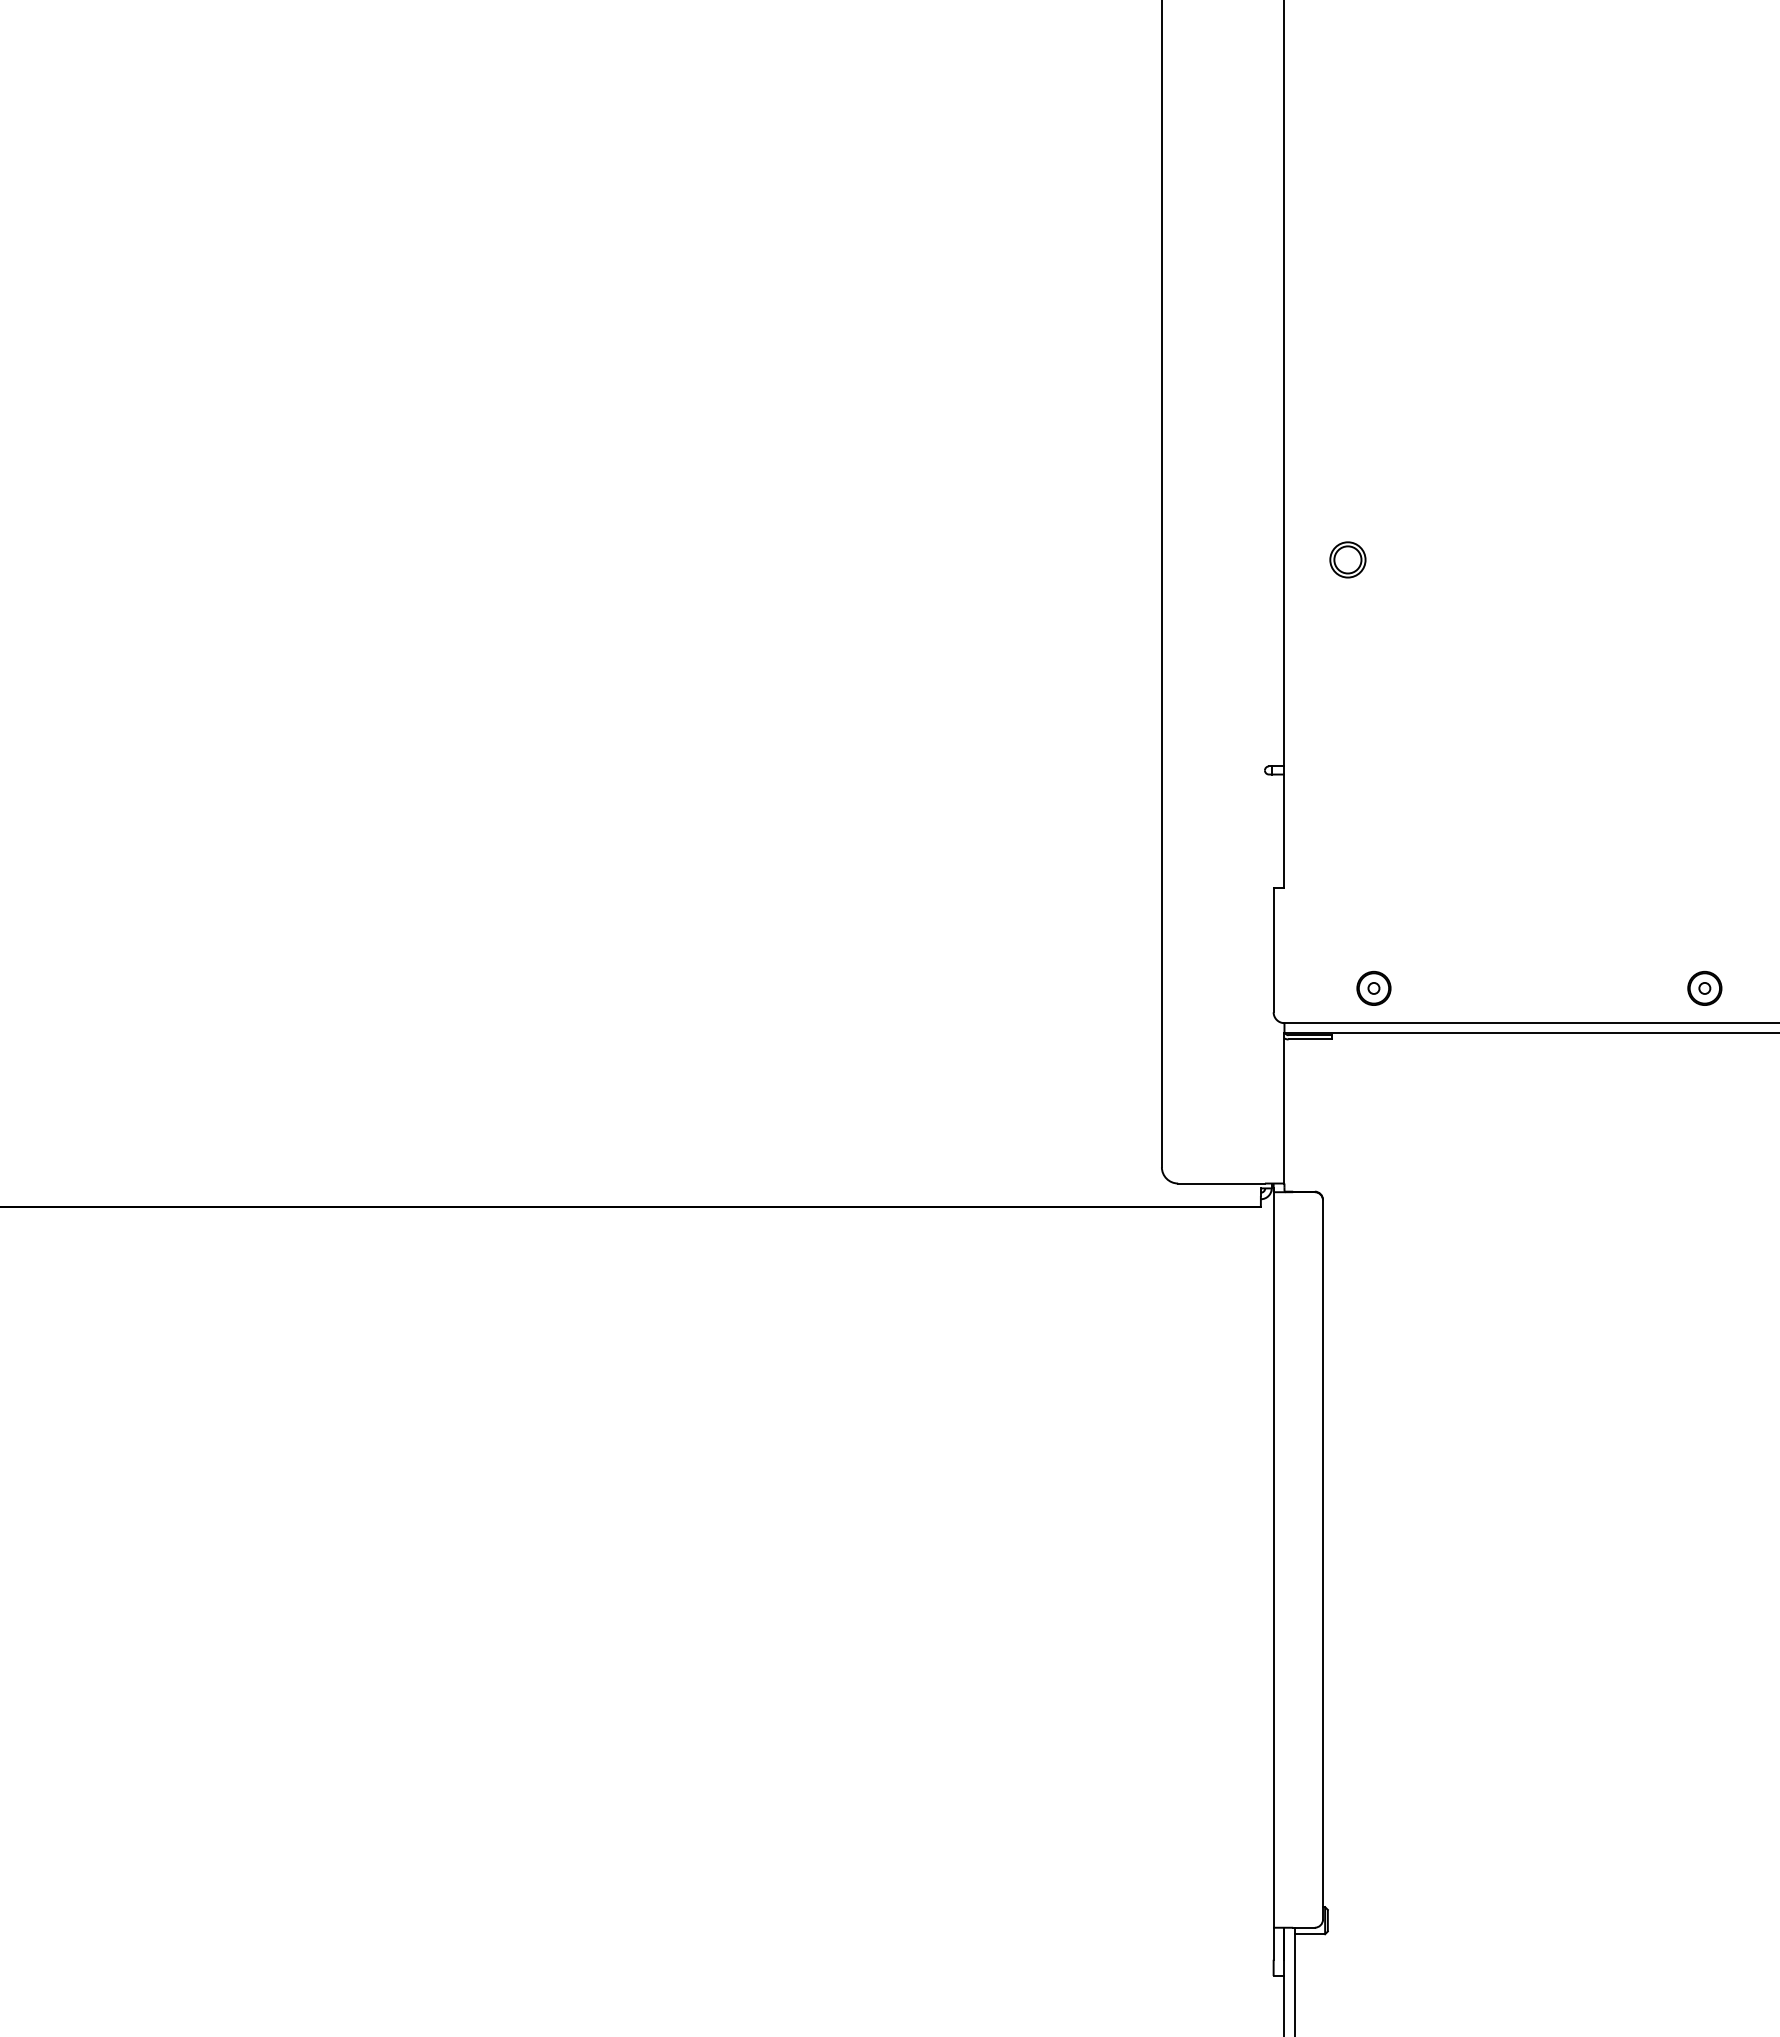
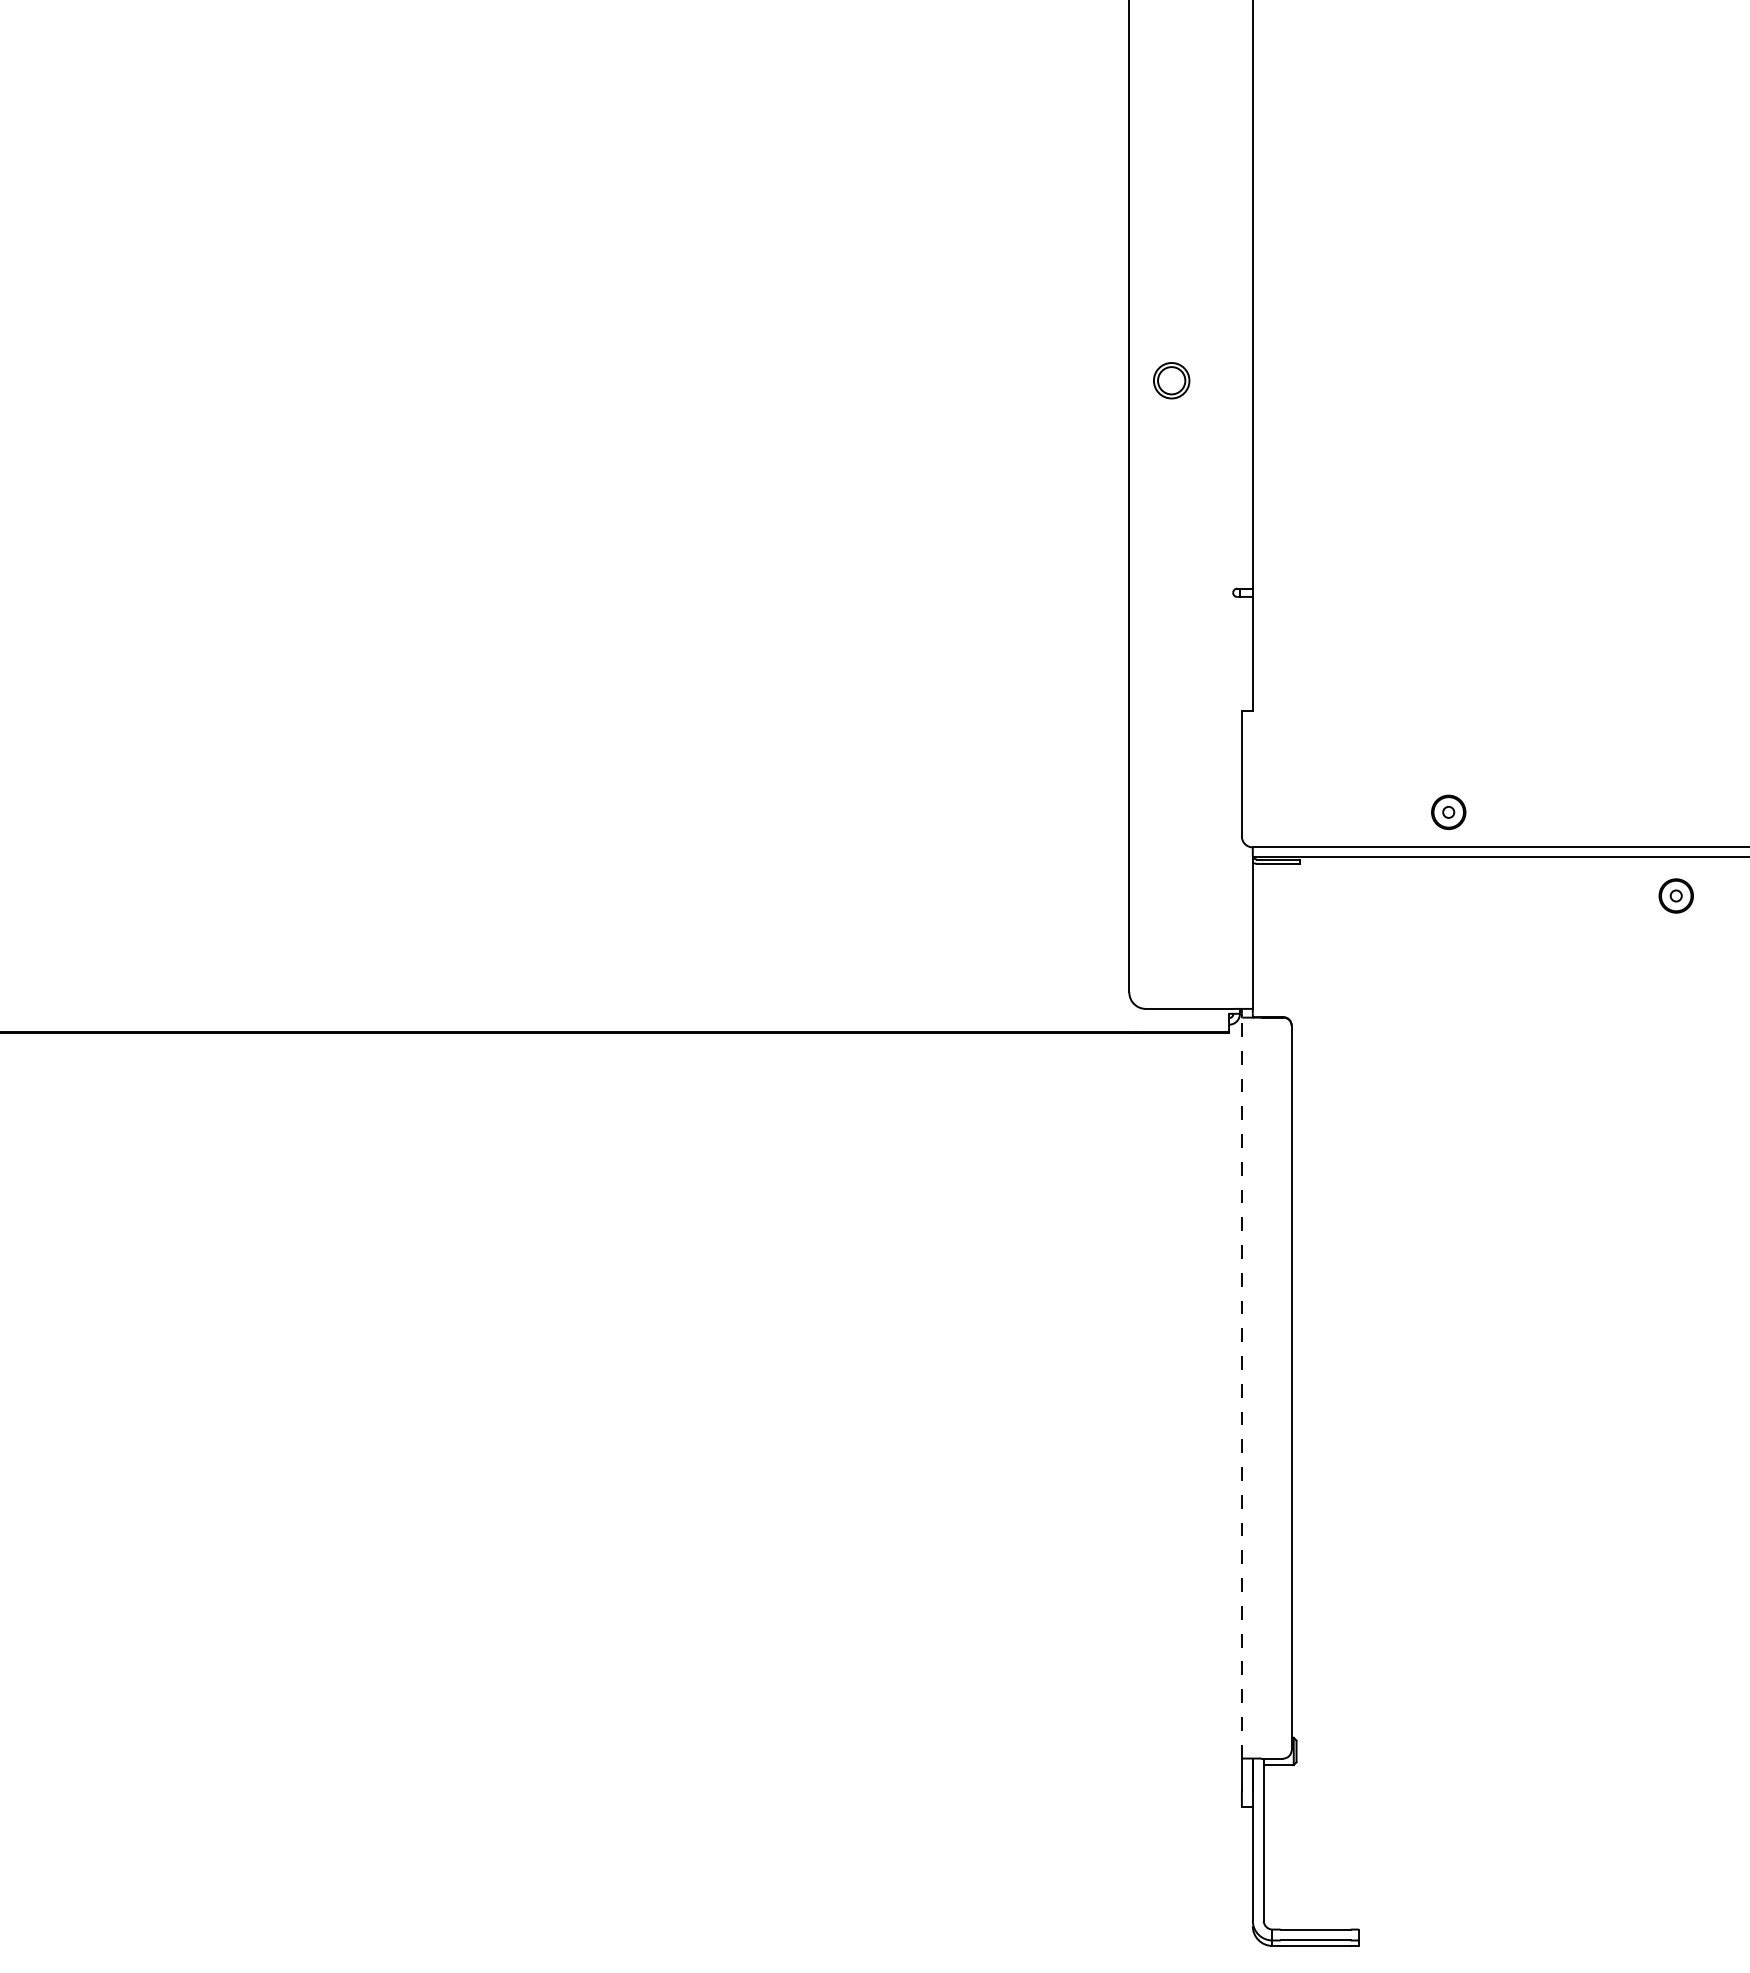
part: (1347, 559) -> (1171, 380), moved
part: (1373, 988) -> (1448, 812), moved
part: (1704, 988) -> (1675, 896), moved
line: (1273, 1557) -> (1241, 1385), solid -> dashed

